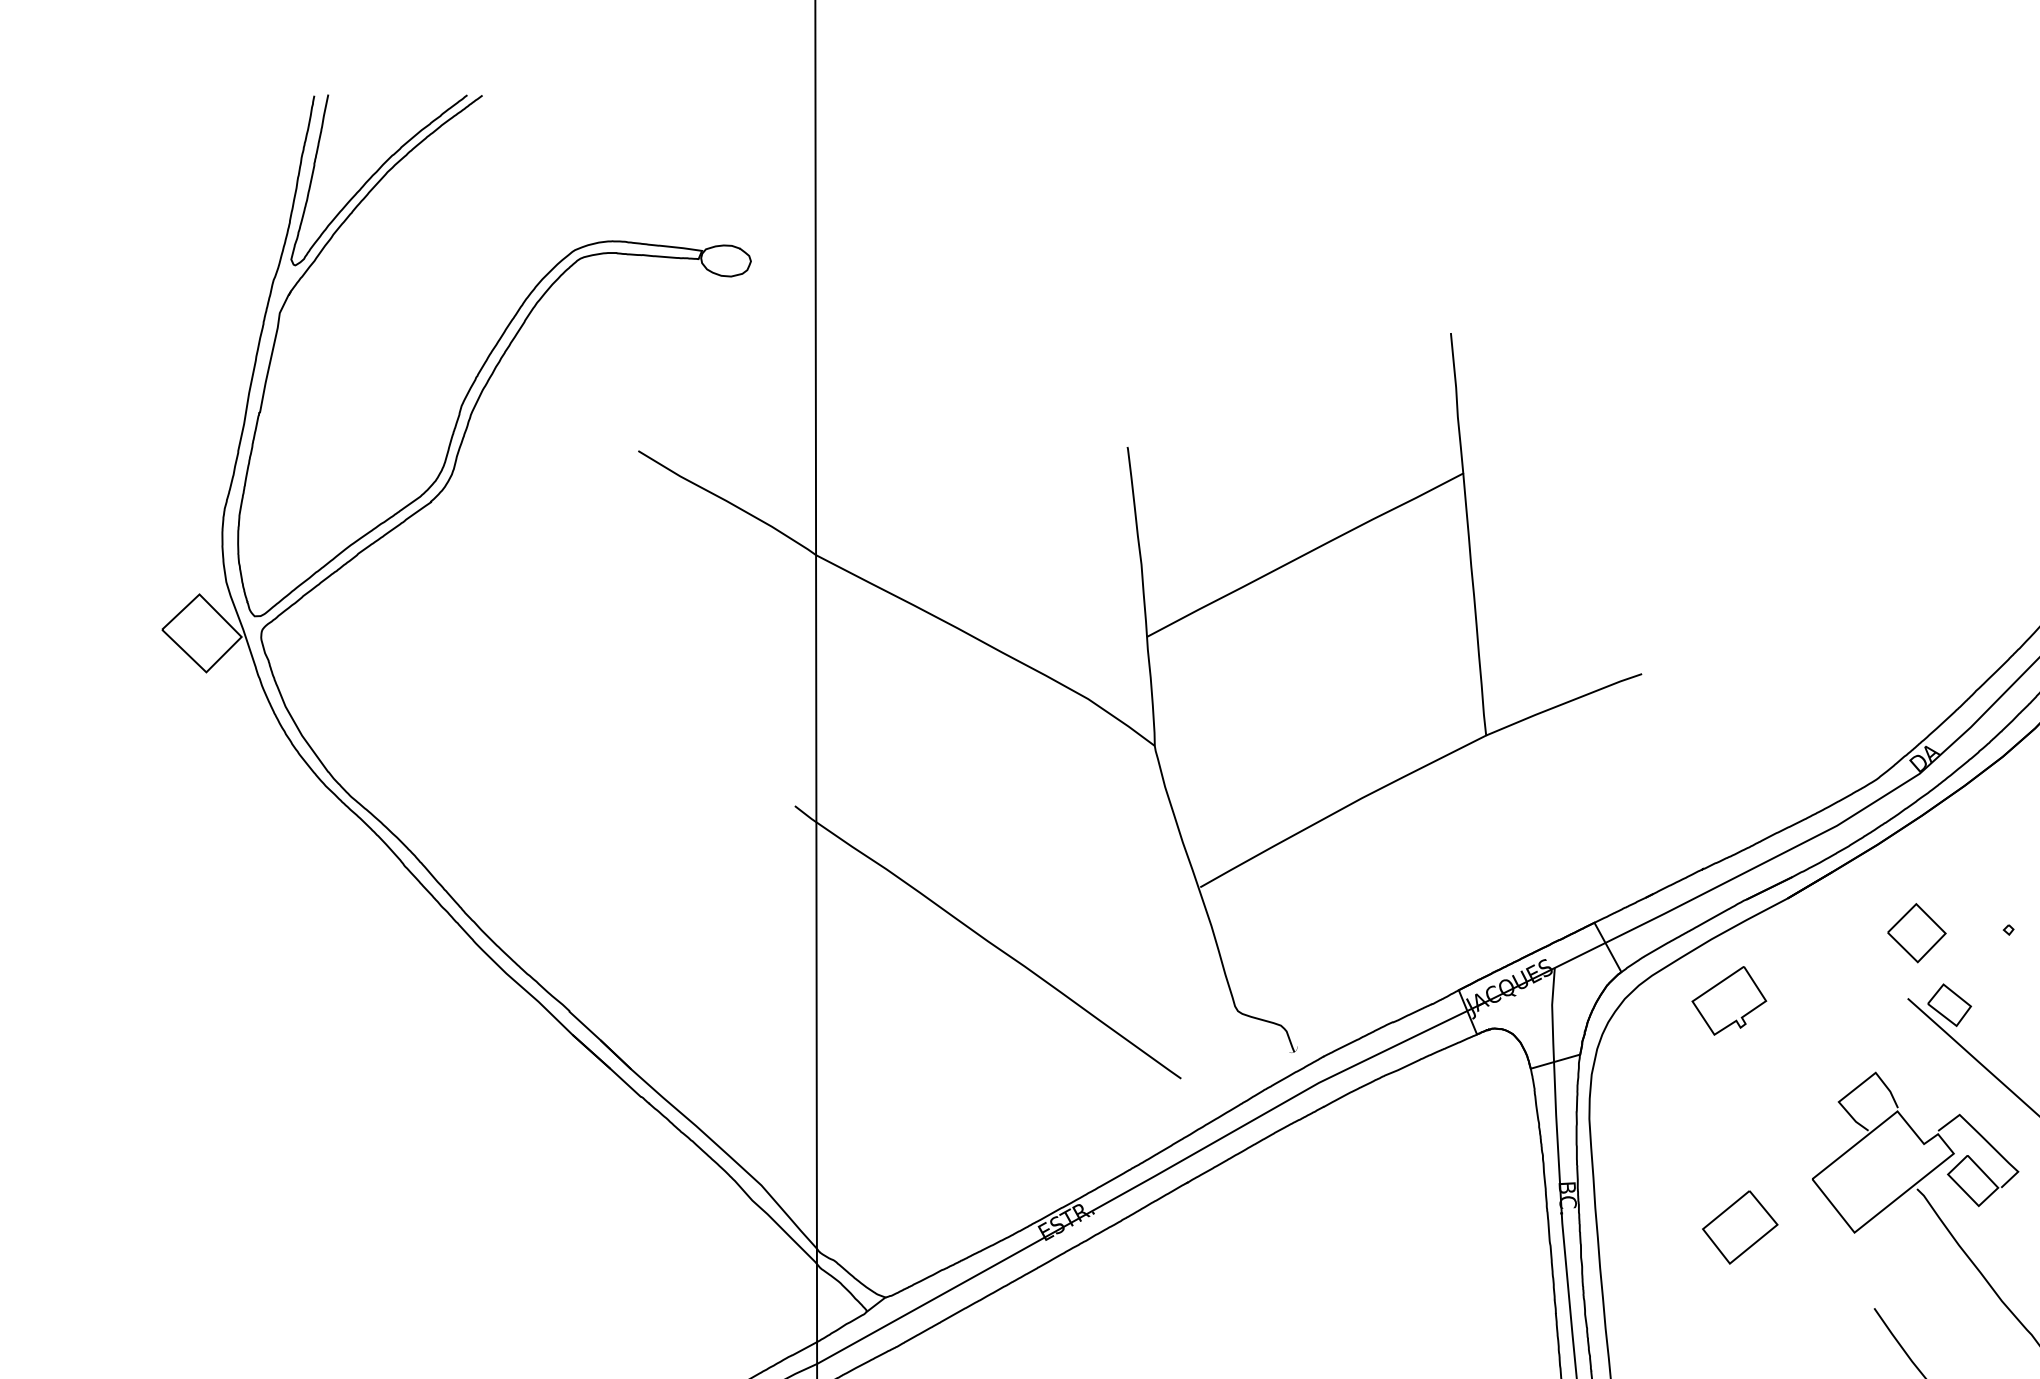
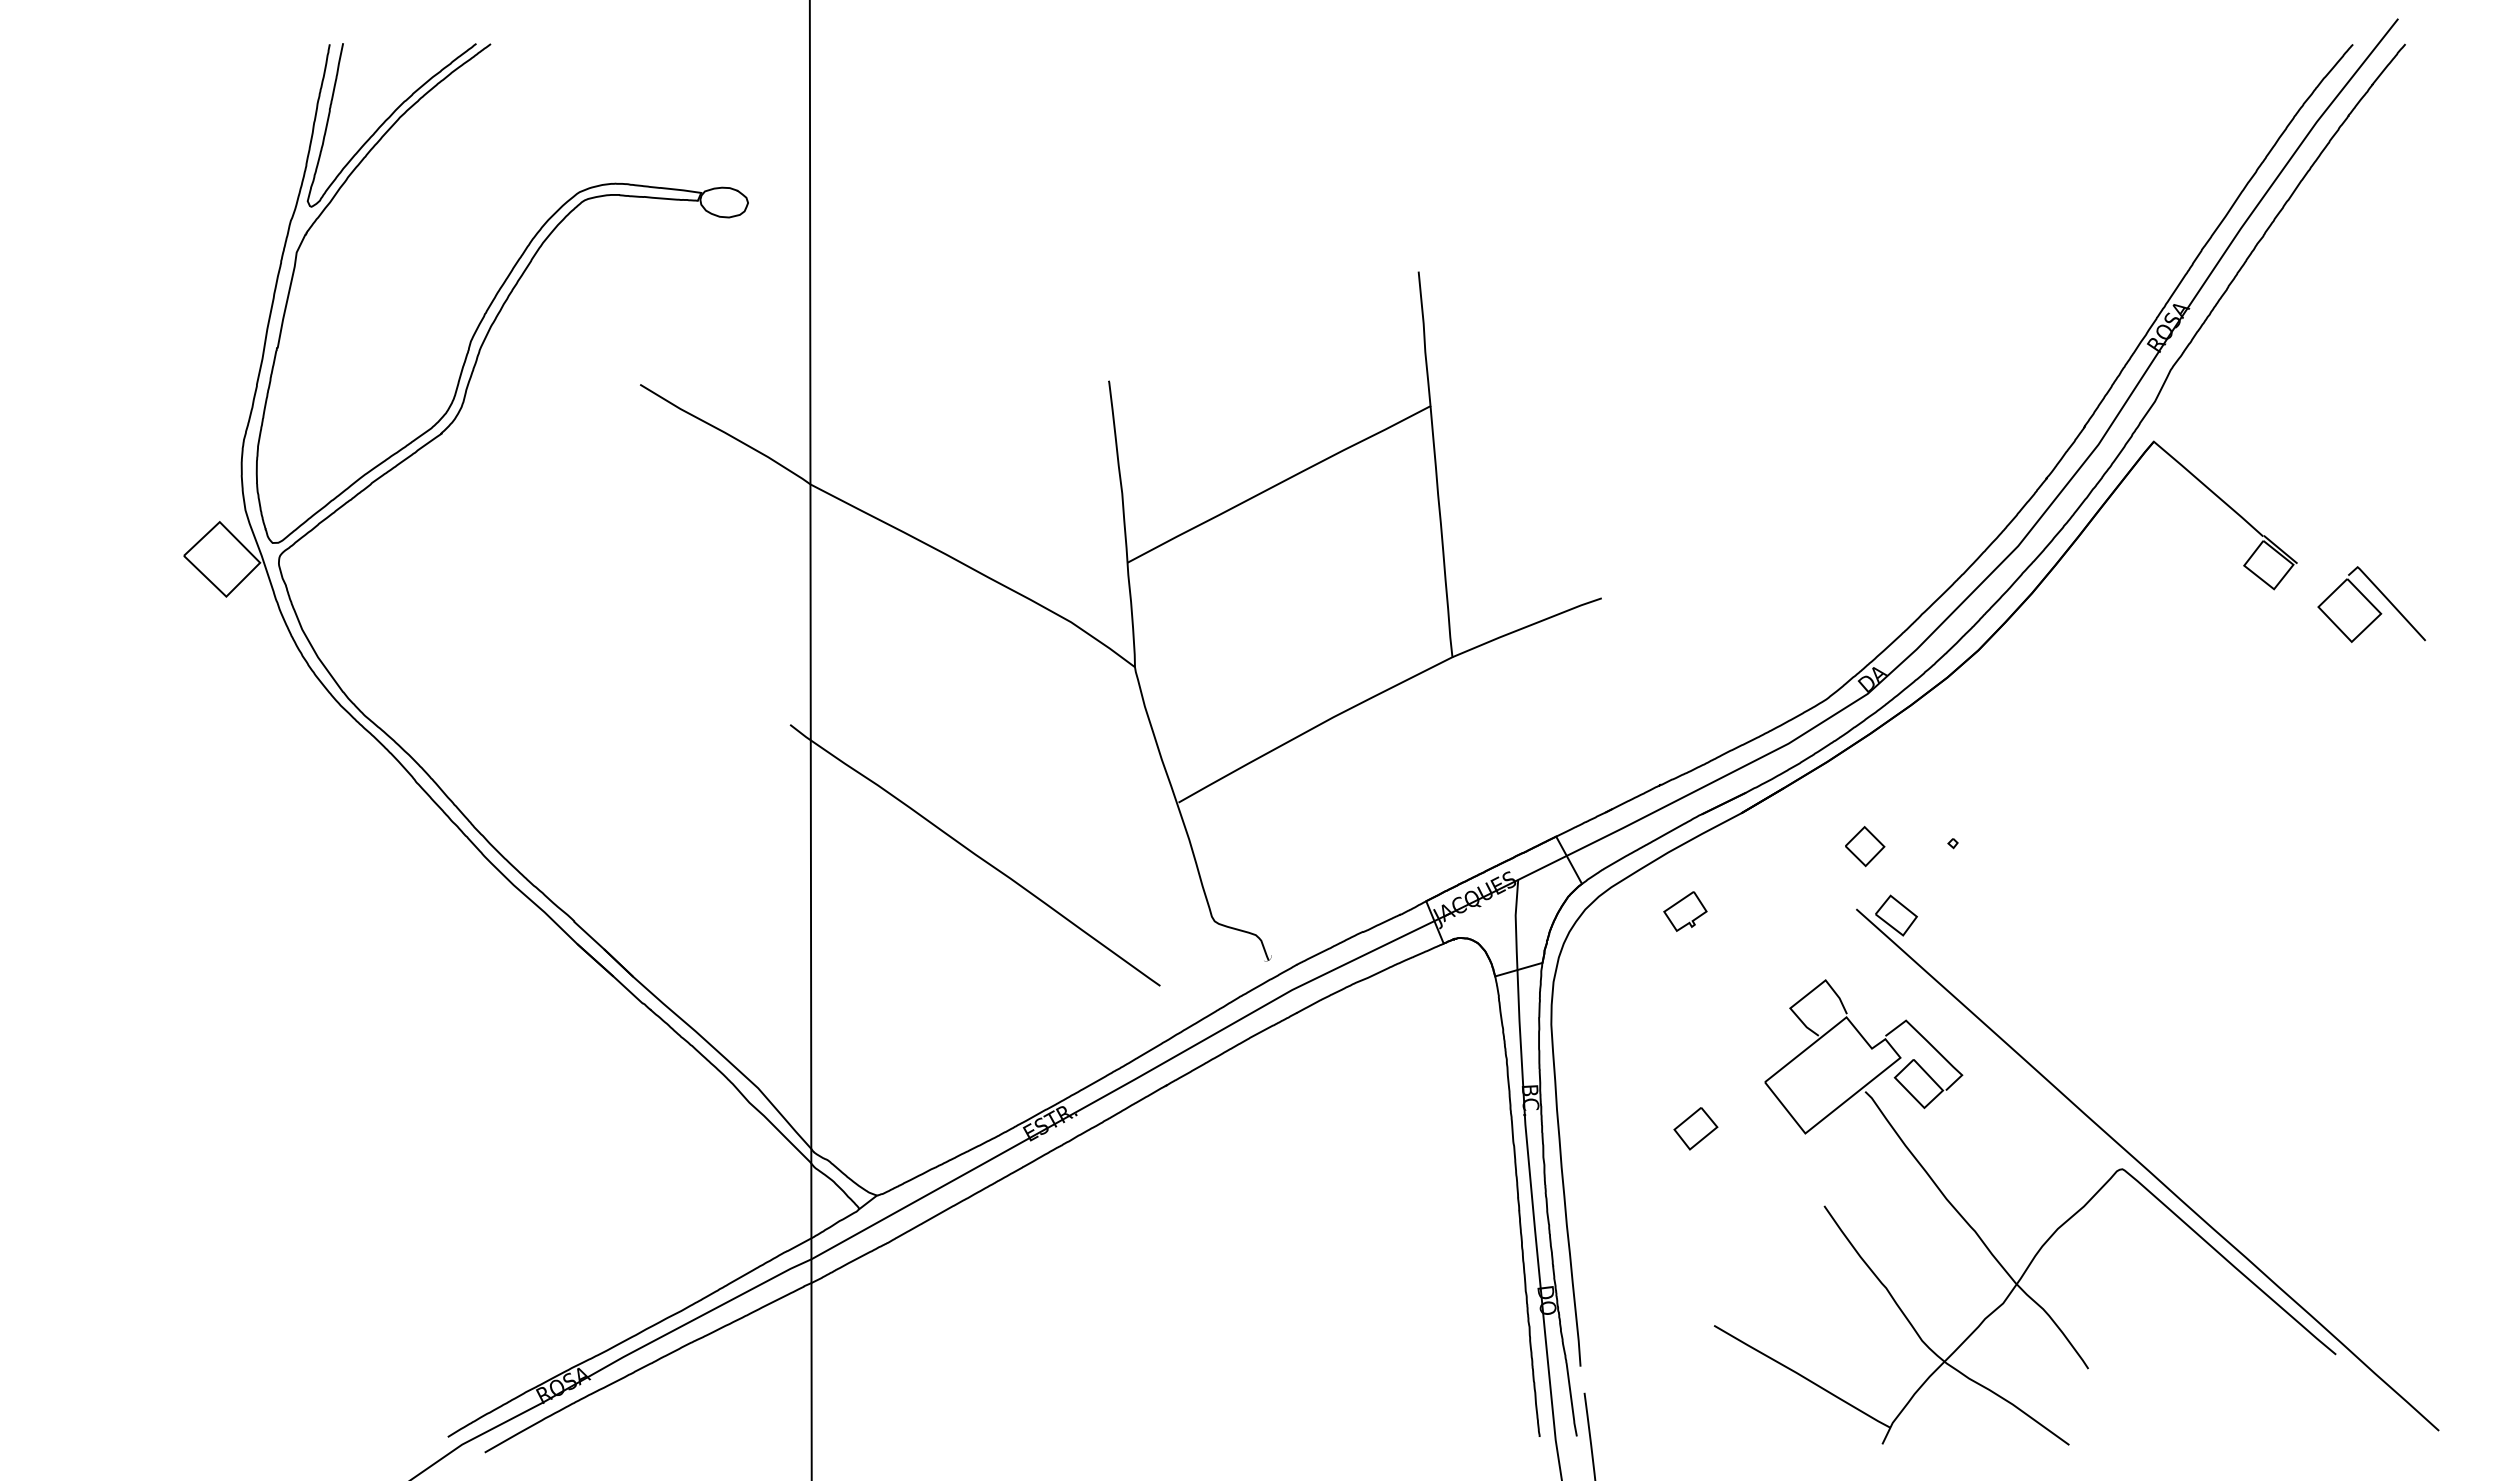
part: (1916, 933) -> (1864, 846), size x0.7
part: (1729, 1000) -> (1685, 911), size x0.6
part: (1739, 1227) -> (1695, 1128), size x0.6

